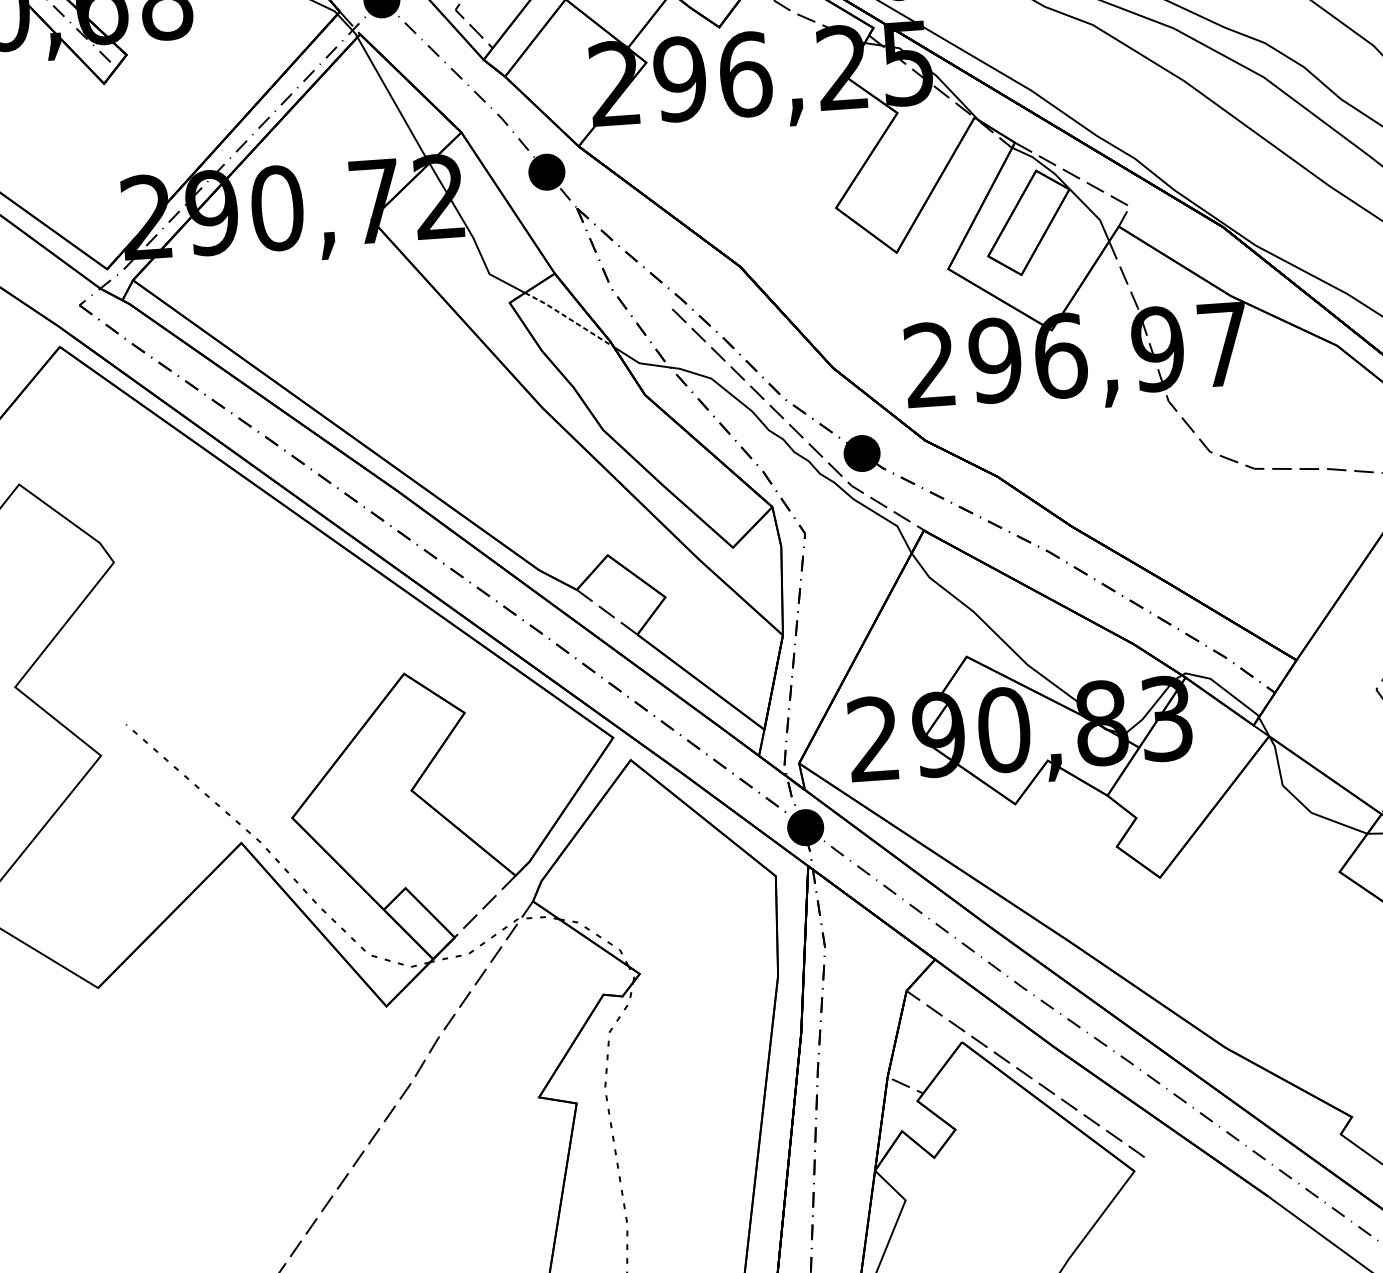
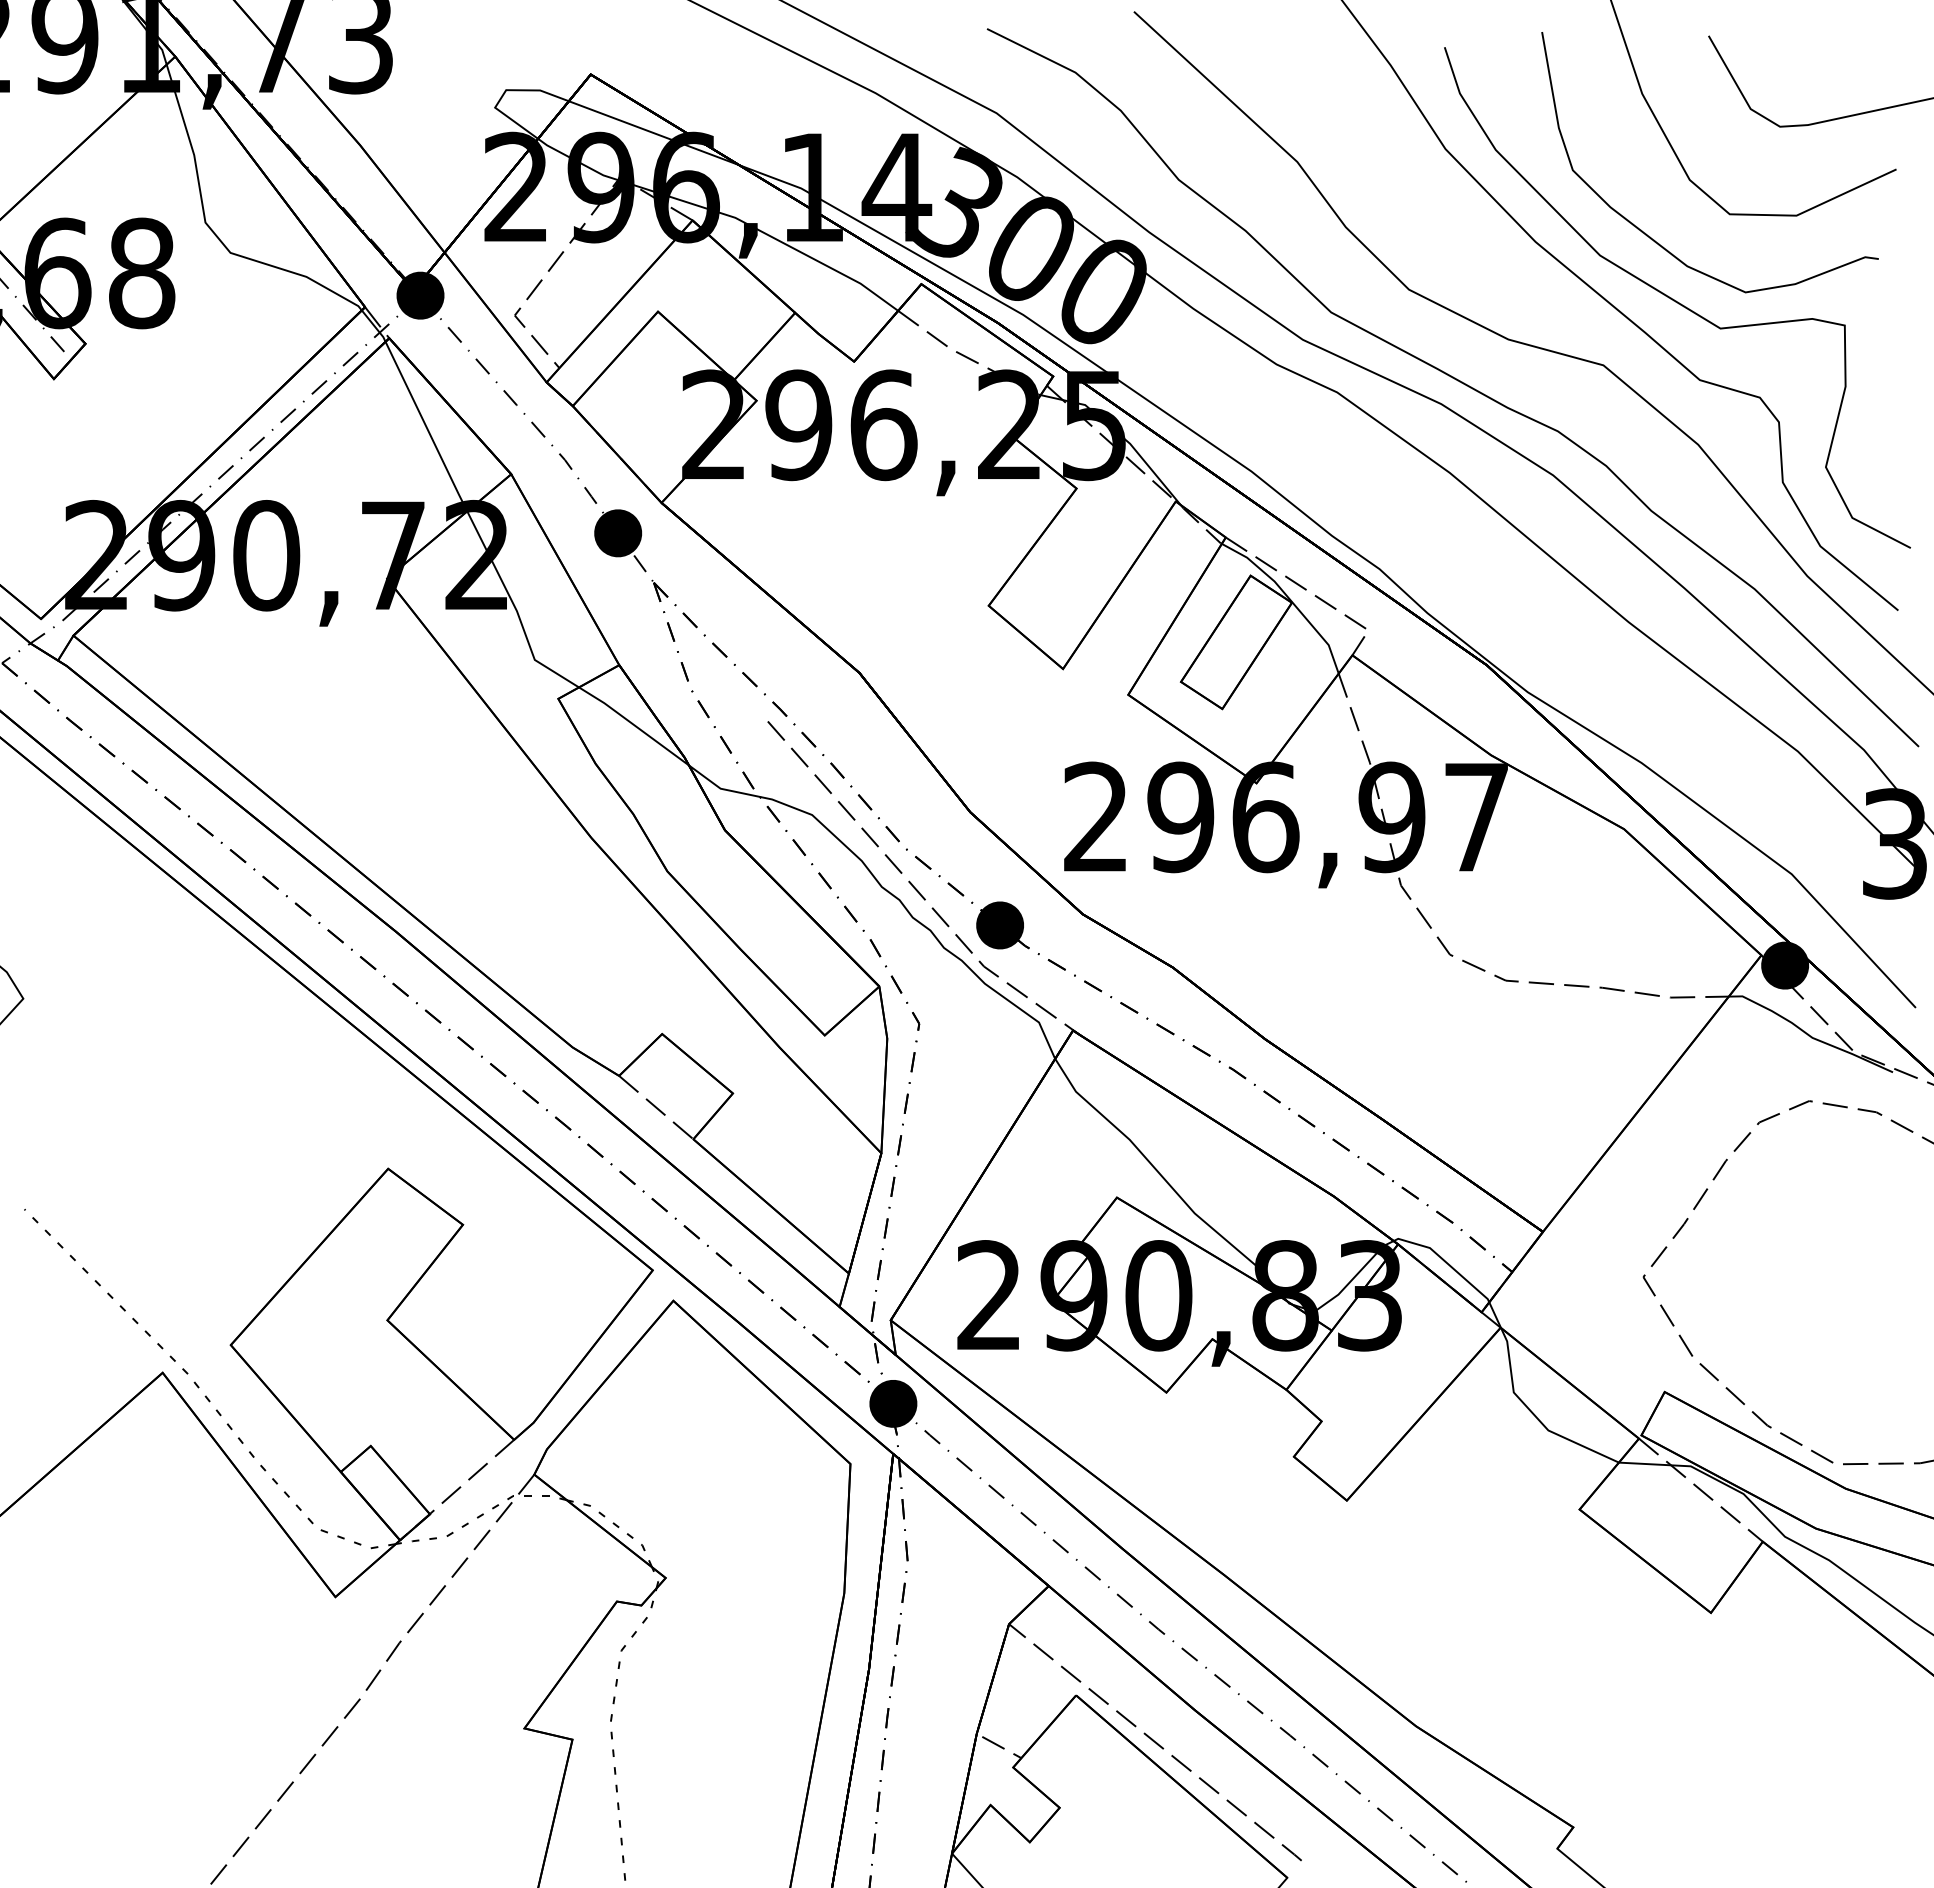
line: (569, 319) -> (634, 725), dashed -> solid

